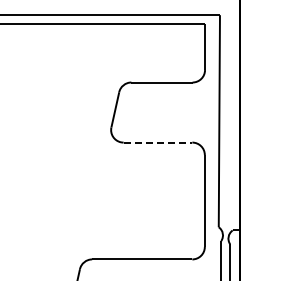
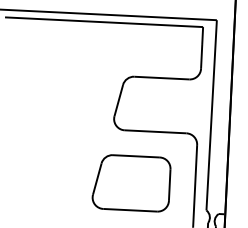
line: (158, 142) -> (156, 131), dashed -> solid
part: (133, 200) -> (131, 182), added

